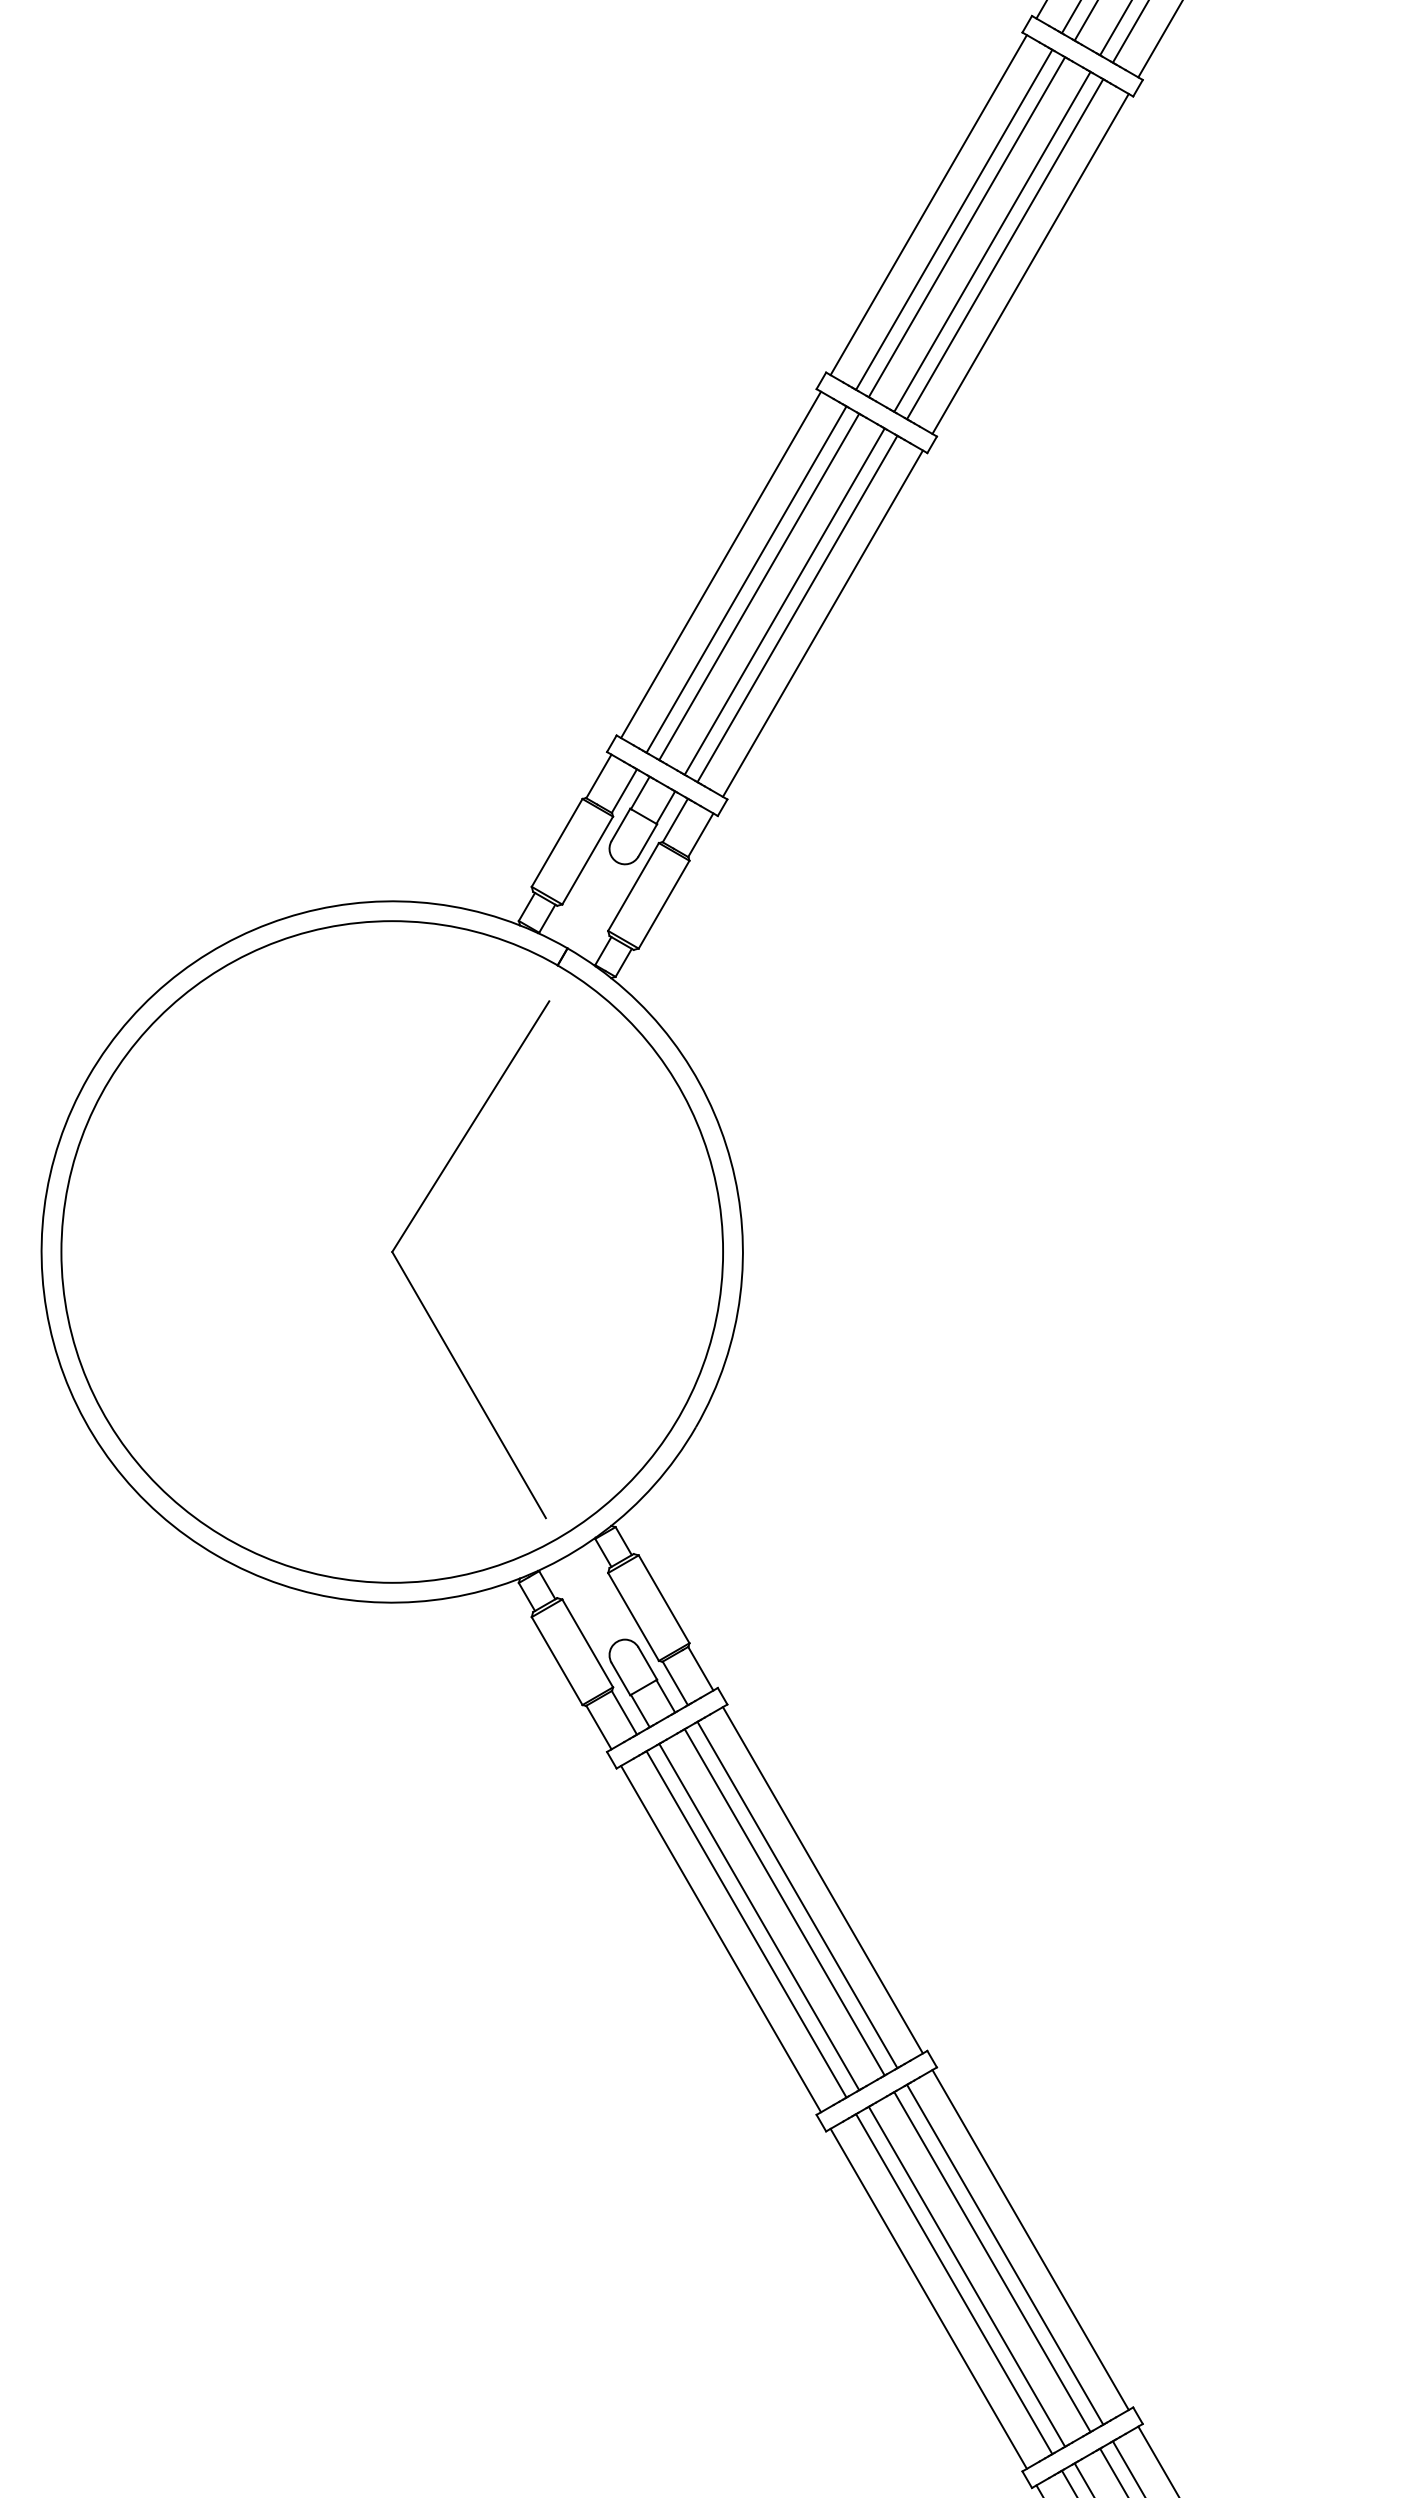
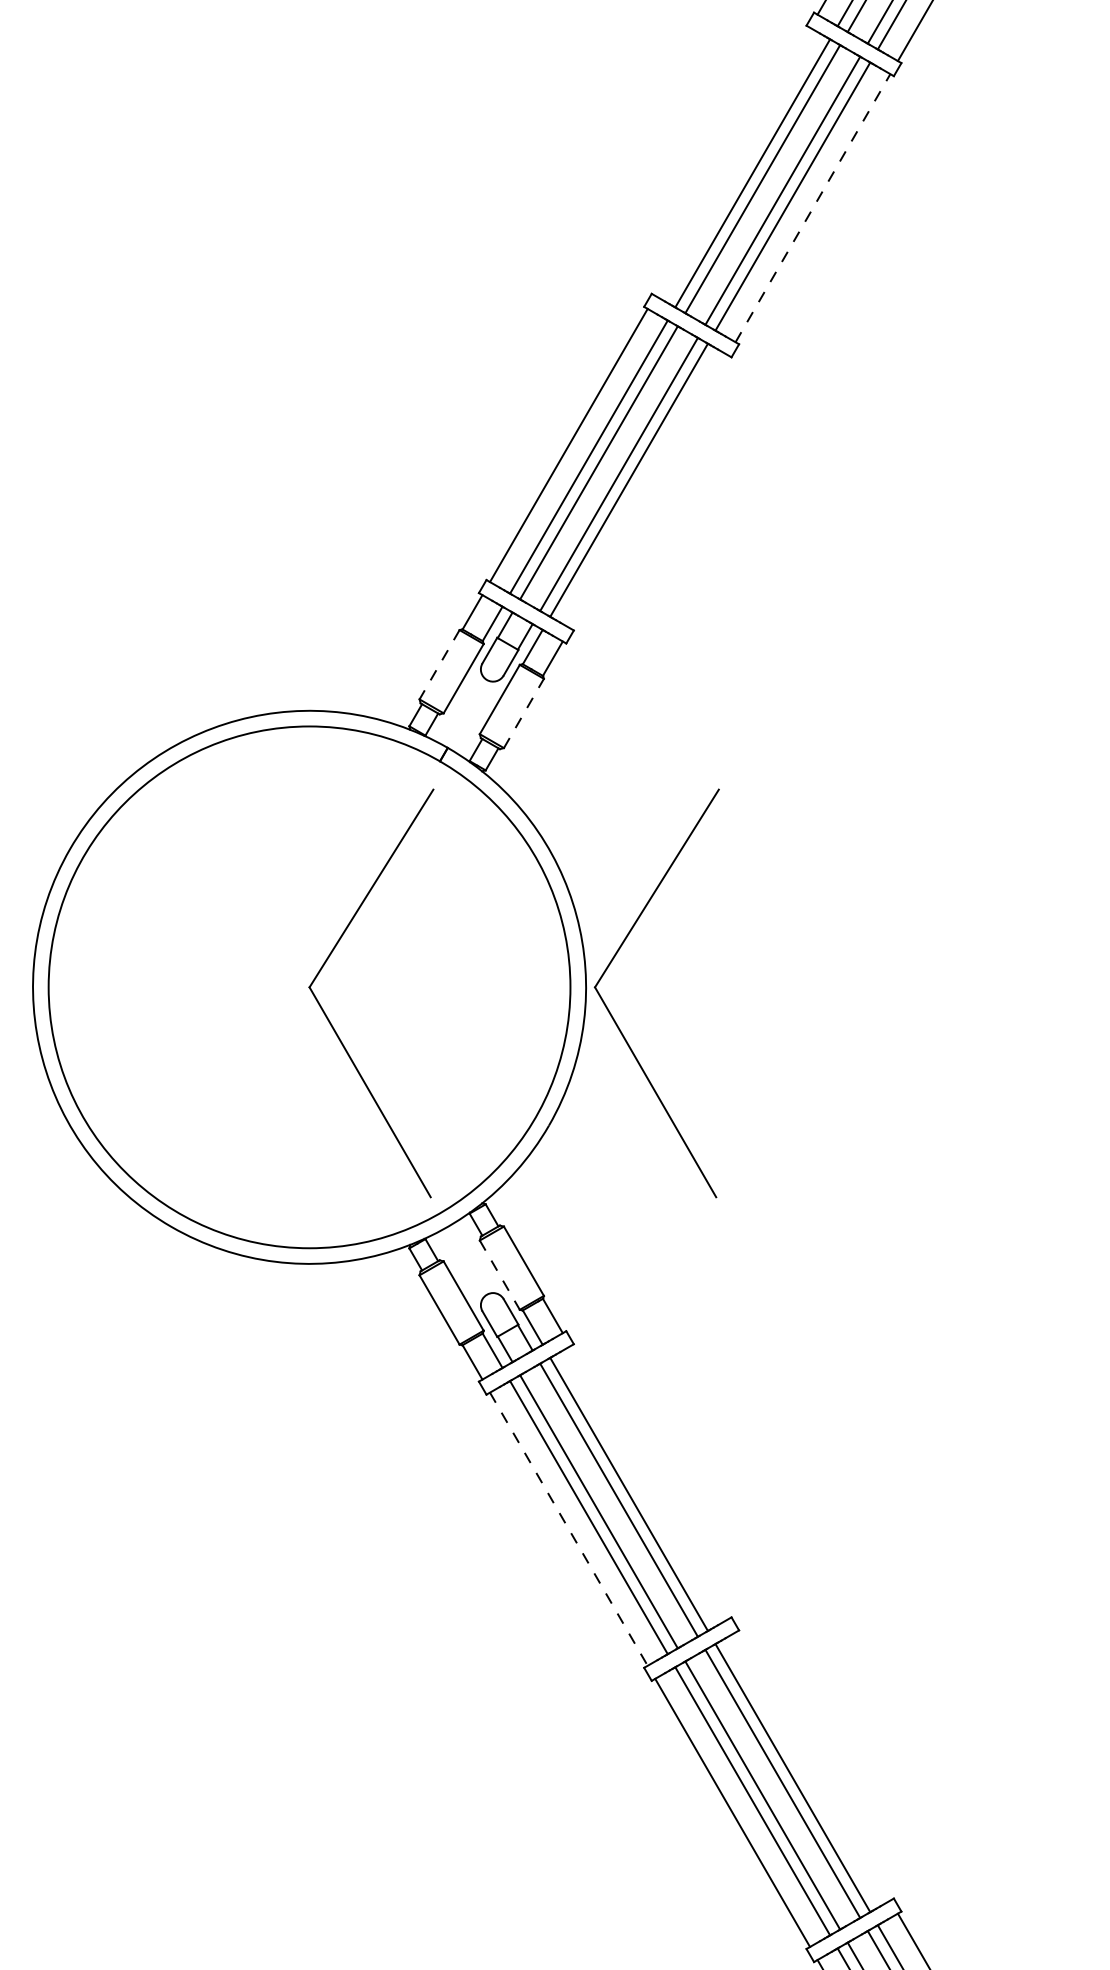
line: (928, 205) -> (732, 162), removed
line: (1030, 263) -> (812, 207), solid -> dashed
line: (822, 623) -> (648, 491), removed
line: (557, 842) -> (439, 664), solid -> dashed
line: (664, 904) -> (524, 713), solid -> dashed
part: (778, 1291) -> (614, 1018), added
line: (633, 1616) -> (499, 1274), solid -> dashed
line: (822, 1880) -> (648, 1483), removed
line: (721, 1939) -> (569, 1529), solid -> dashed
line: (1030, 2240) -> (812, 1766), removed

